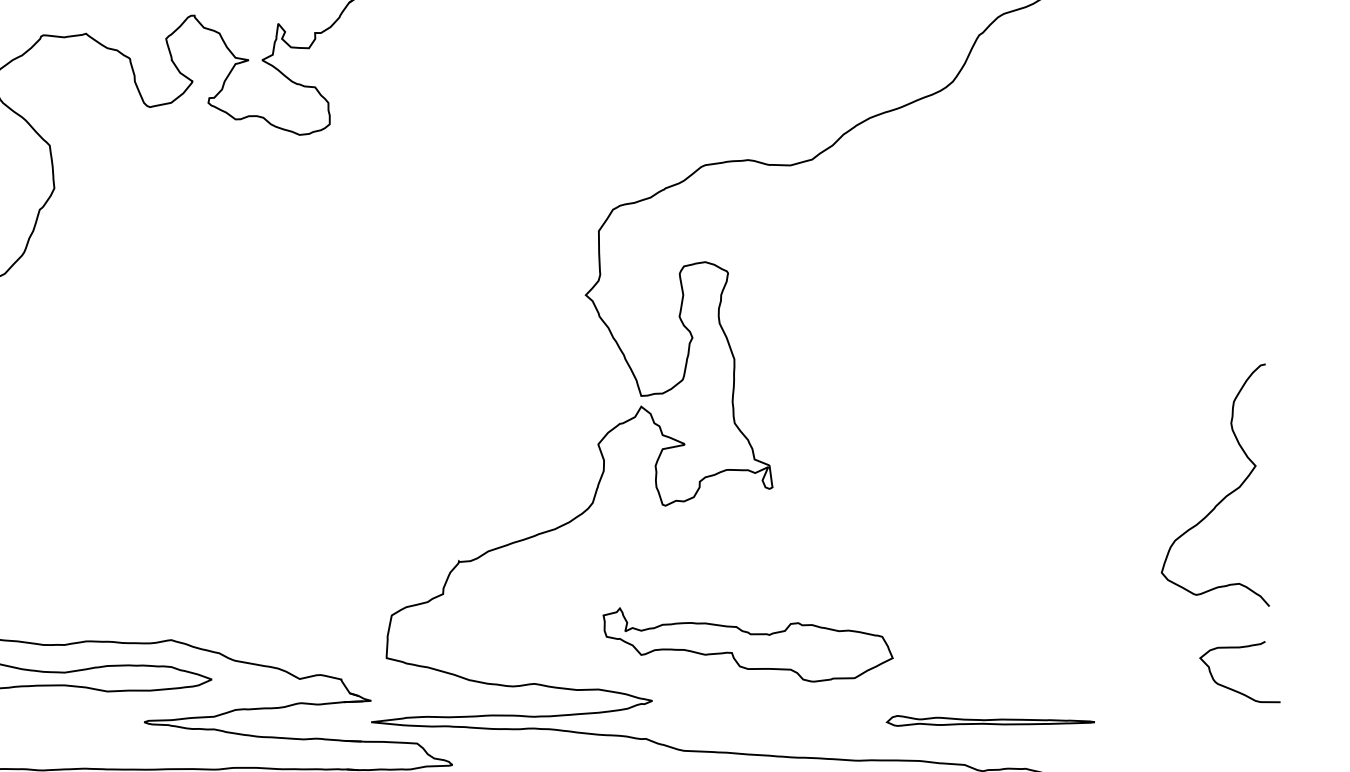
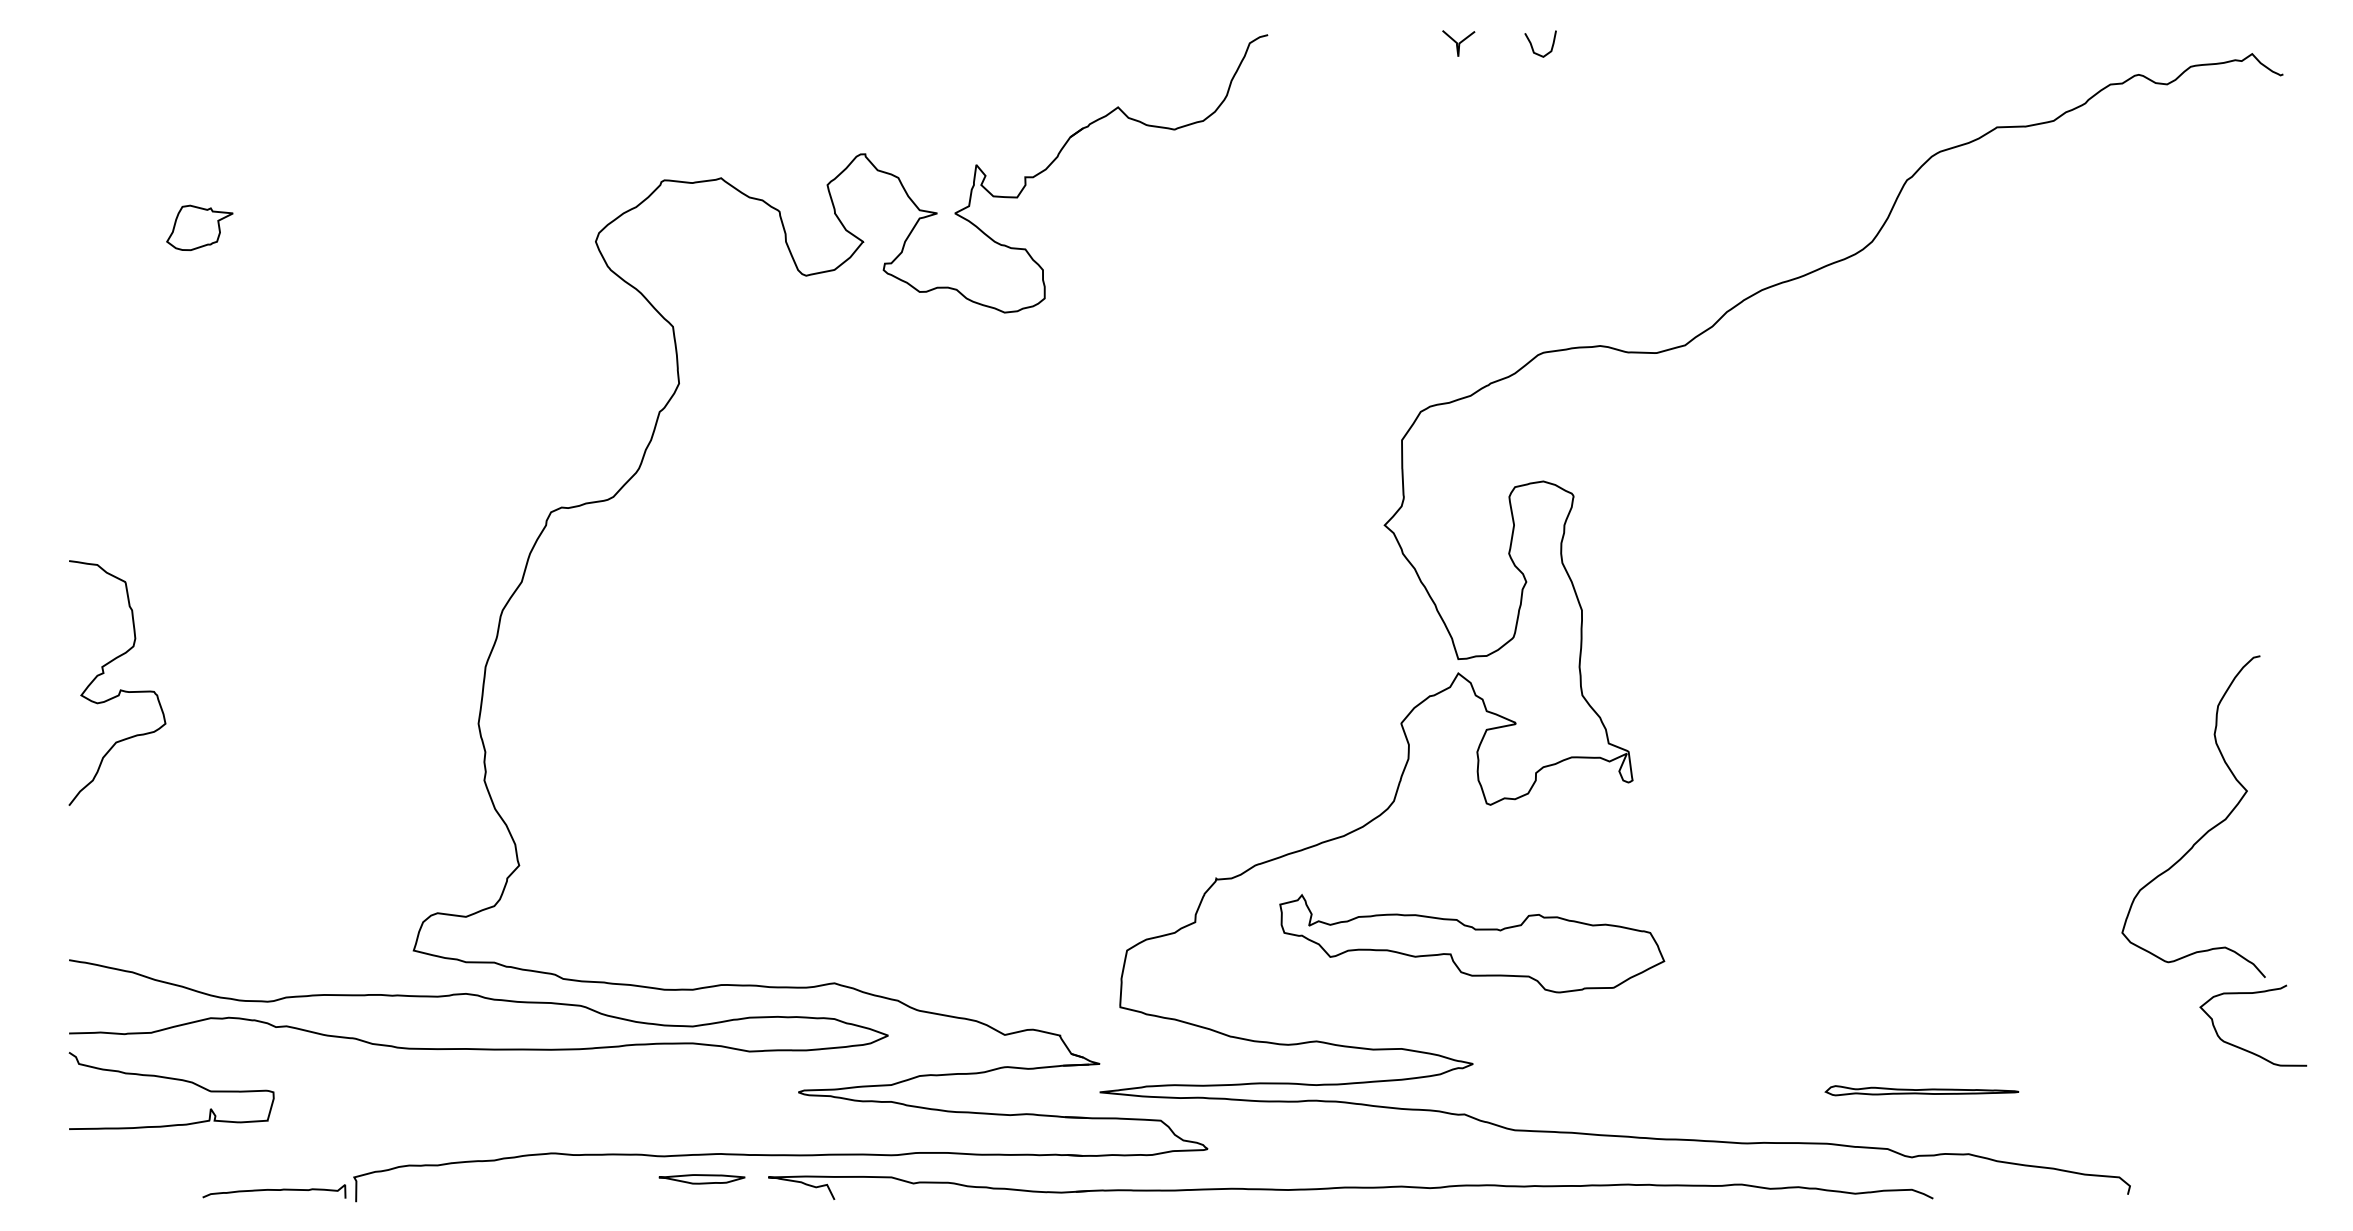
curve: (1225, 495) -> (2207, 830), moved
part: (748, 644) -> (1472, 943), moved
part: (990, 720) -> (1921, 1090), size x0.7

